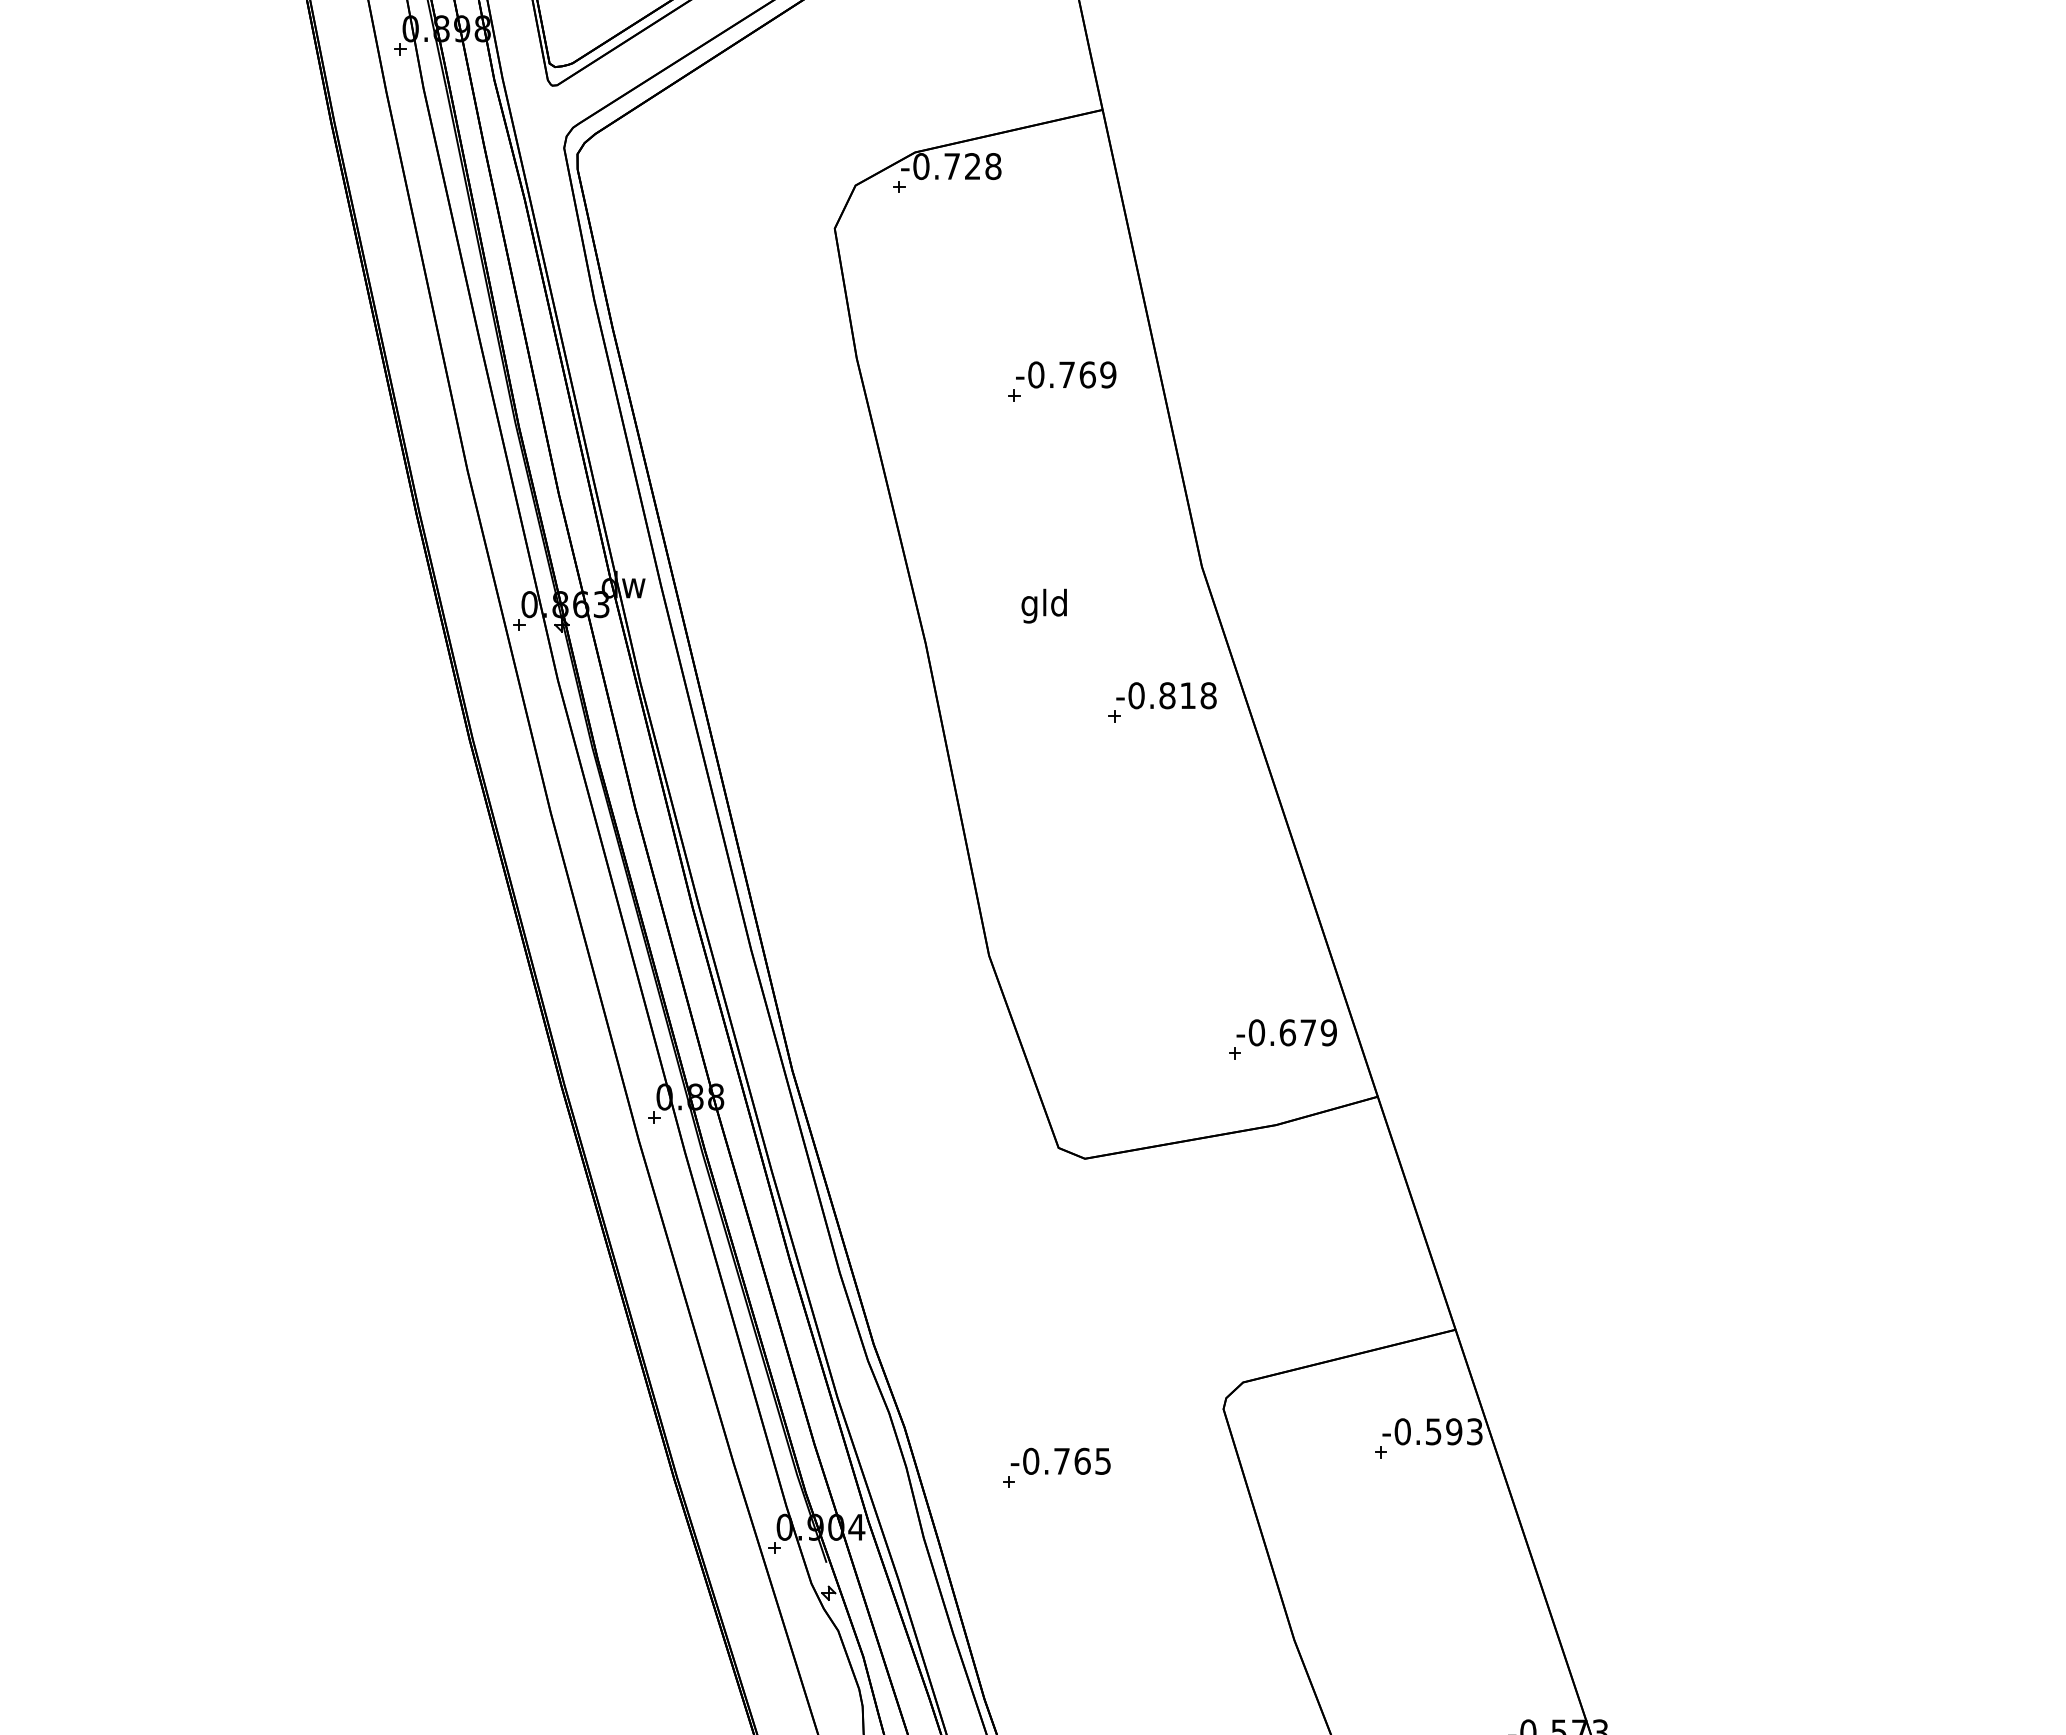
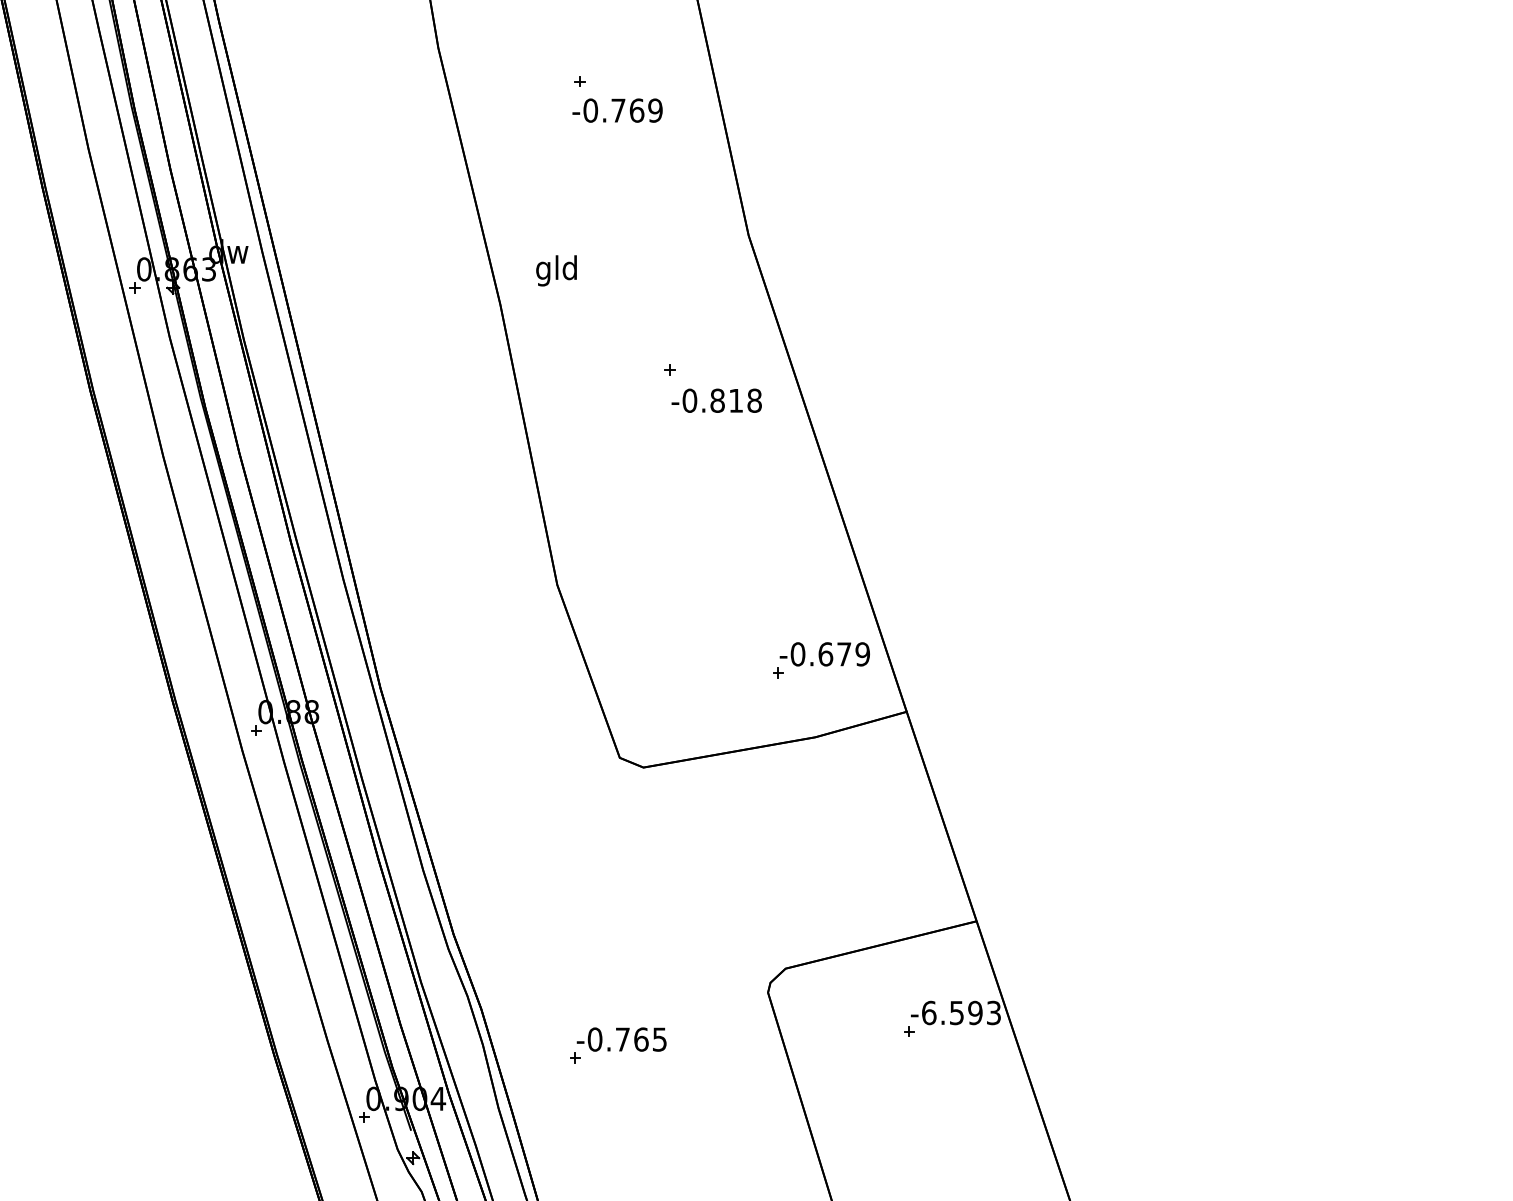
text: (1066, 374) -> (617, 110), moved
text: (1043, 605) -> (555, 270), moved
text: (1166, 695) -> (716, 400), moved
text: (1402, 1431) -> (928, 1012), -0.593 -> -6.593

